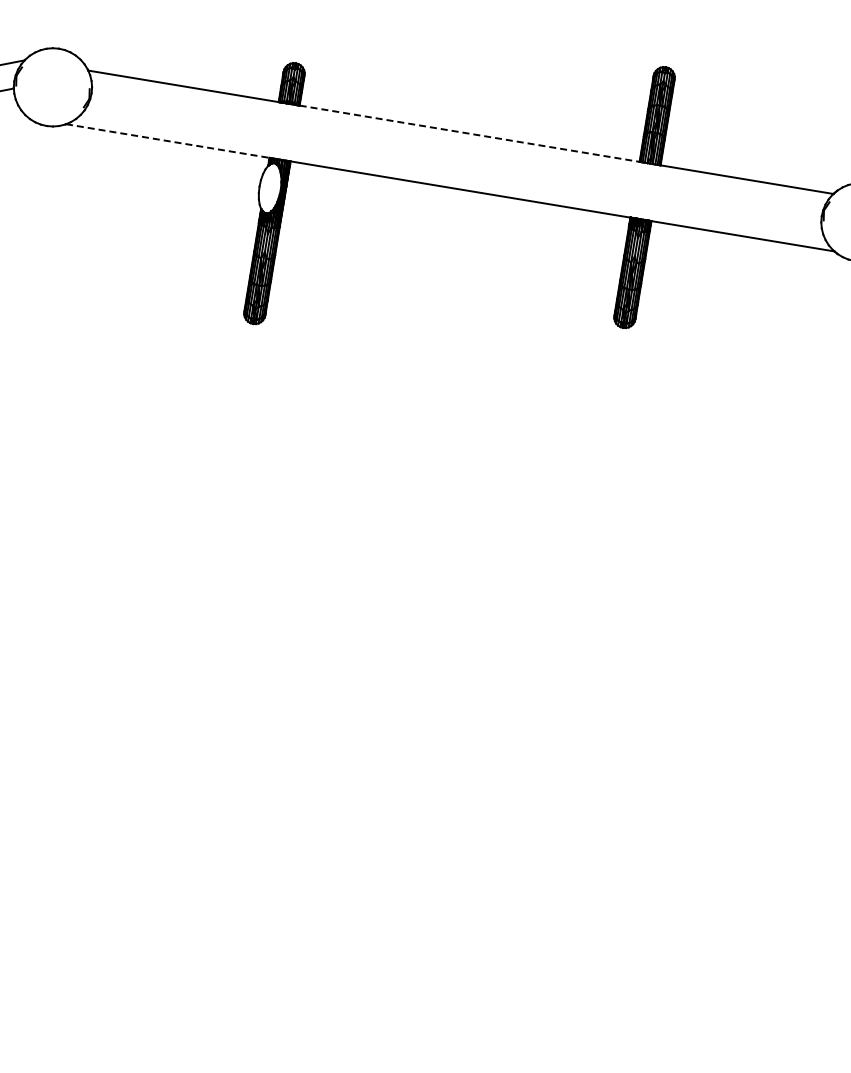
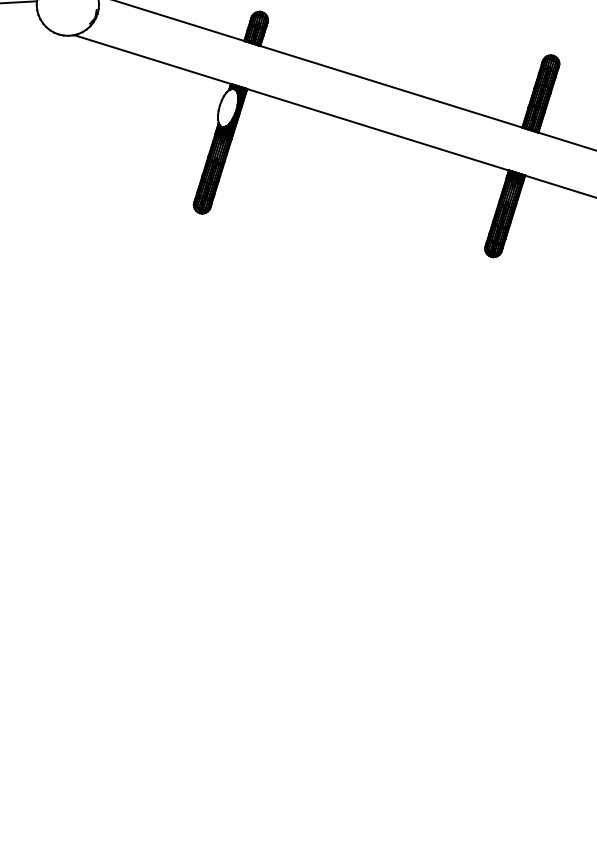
line: (470, 133) -> (392, 86), dashed -> solid
line: (168, 141) -> (153, 59), dashed -> solid

